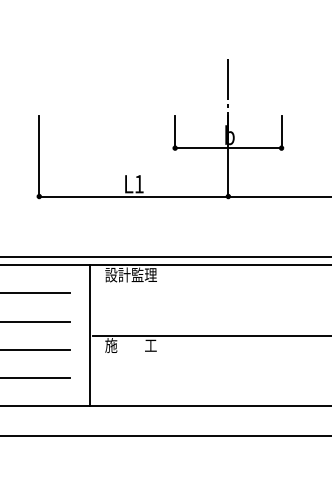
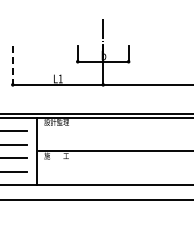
line: (38, 158) -> (12, 66), solid -> dashed

